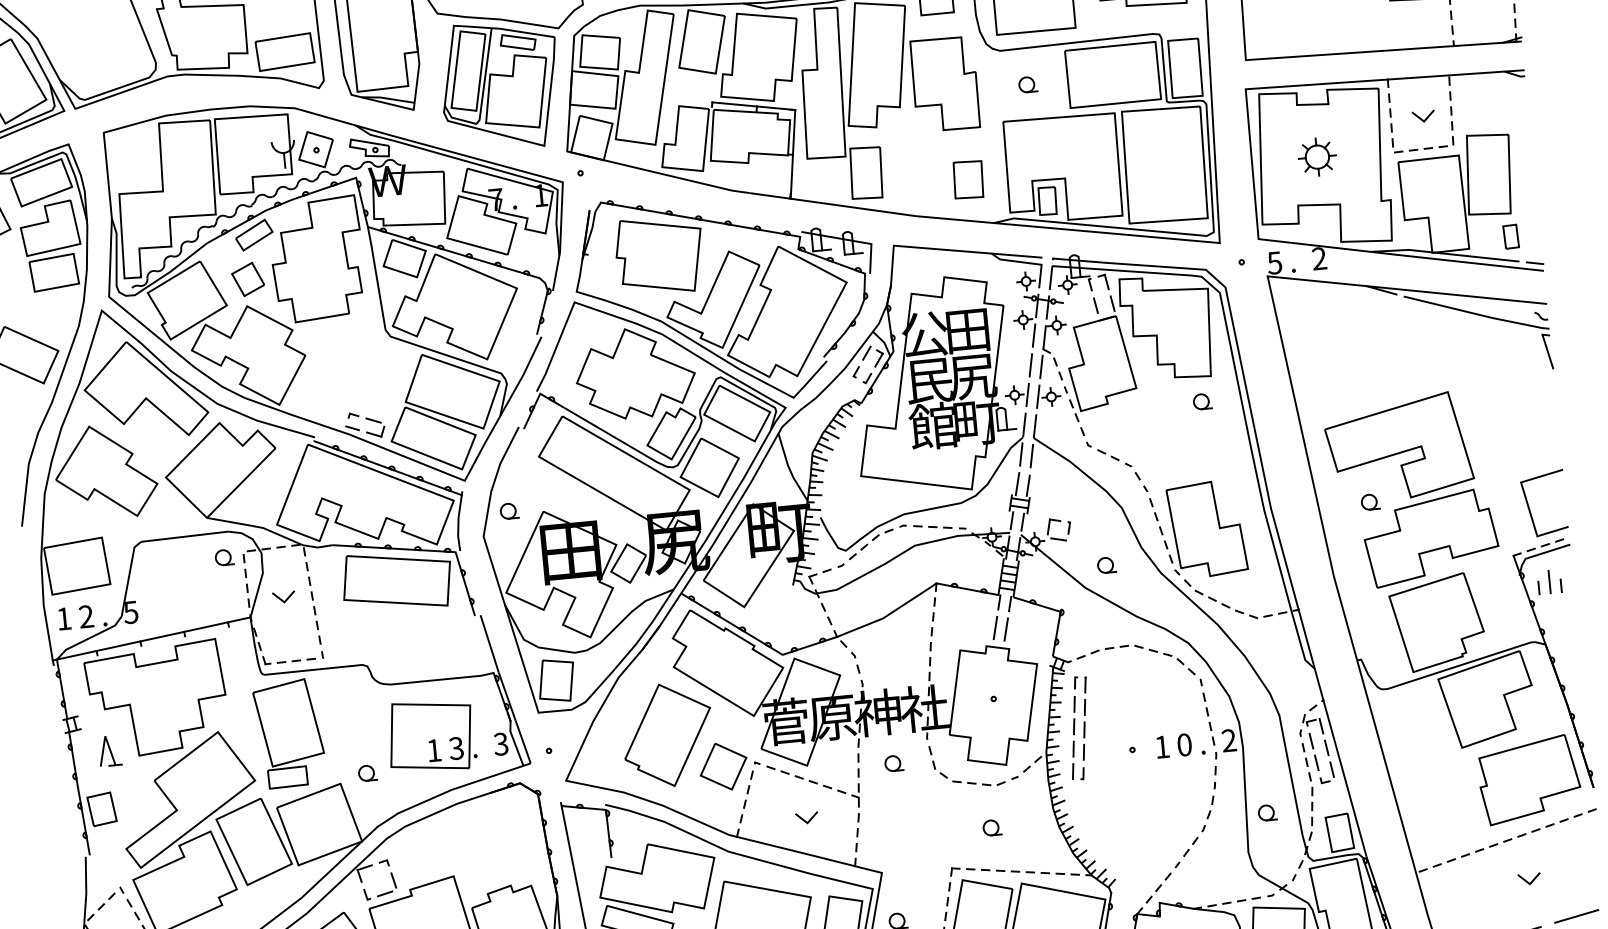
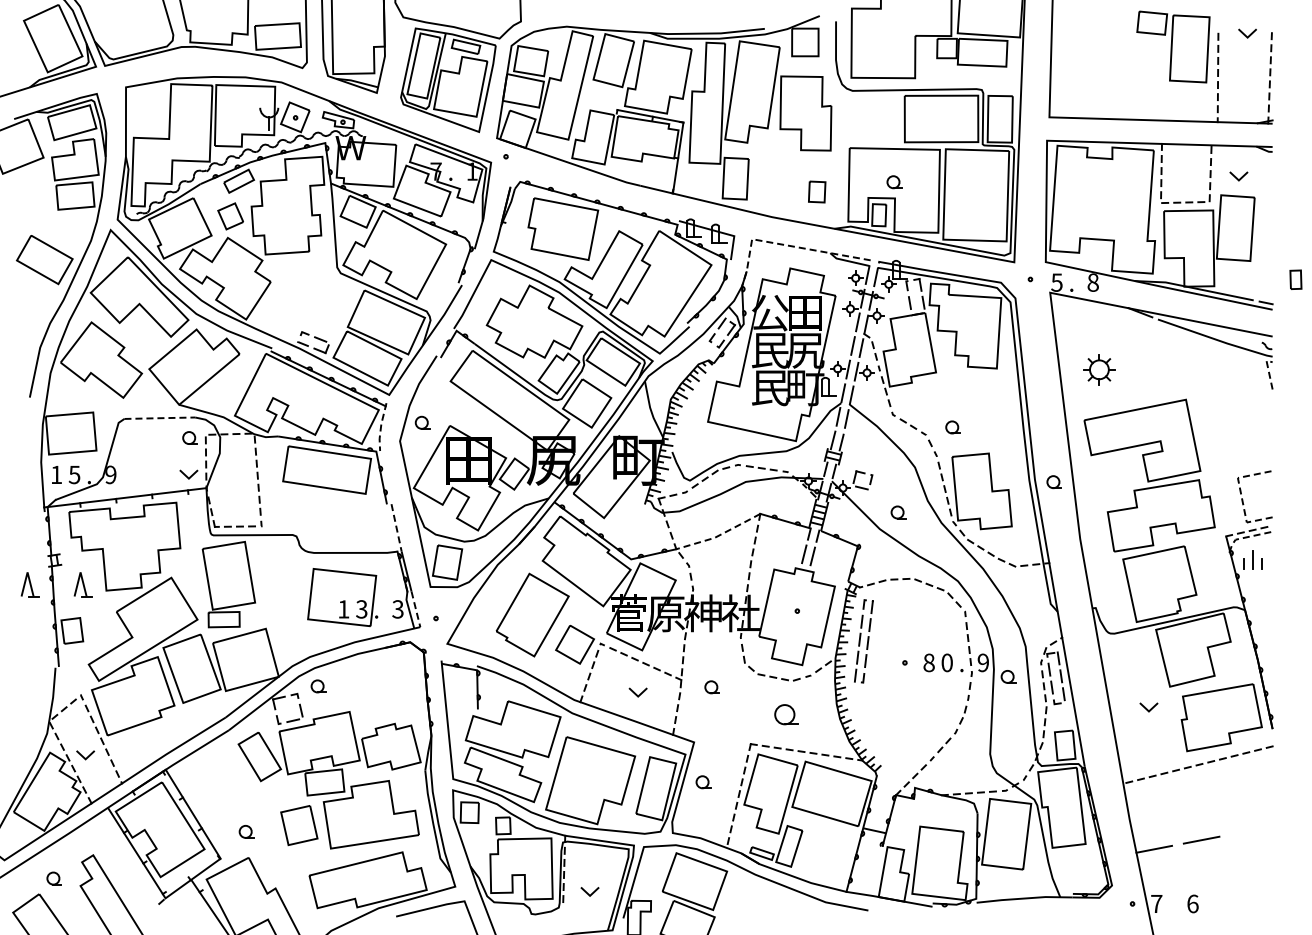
part: (1028, 85) -> (894, 182), moved
line: (1422, 118) -> (1237, 177), moved
part: (1317, 156) -> (1099, 369), moved
part: (967, 179) -> (816, 191), size x0.7
part: (1510, 236) -> (1295, 279), moved
line: (936, 249) -> (786, 245), solid -> dashed
text: (1318, 258) -> (1092, 282), 2 -> 8
line: (1546, 347) -> (1268, 371), solid -> dashed
part: (1201, 401) -> (952, 427), moved
text: (932, 426) -> (769, 387), 館 -> 民
part: (1369, 502) -> (1053, 482), moved
line: (1527, 503) -> (1241, 495), solid -> dashed
line: (457, 521) -> (380, 427), solid -> dashed
line: (185, 537) -> (160, 418), solid -> dashed
line: (1537, 554) -> (1245, 537), solid -> dashed
line: (283, 599) -> (188, 476), moved
text: (130, 611) -> (110, 474), 5 -> 9
line: (888, 614) -> (719, 535), solid -> dashed
text: (86, 616) -> (74, 474), 2 -> 5
line: (489, 644) -> (396, 528), solid -> dashed
text: (1229, 741) -> (983, 663), 2 -> 9
line: (523, 742) -> (416, 609), solid -> dashed
text: (1161, 746) -> (928, 662), 1 -> 8
part: (43, 757) -> (29, 584), added
part: (893, 763) -> (711, 687), moved
part: (367, 773) -> (318, 686), moved
part: (1267, 812) -> (1008, 676), moved
part: (991, 827) -> (785, 714), size x1.6
line: (1527, 880) -> (1147, 708), moved
line: (1575, 915) -> (1248, 830), removed

